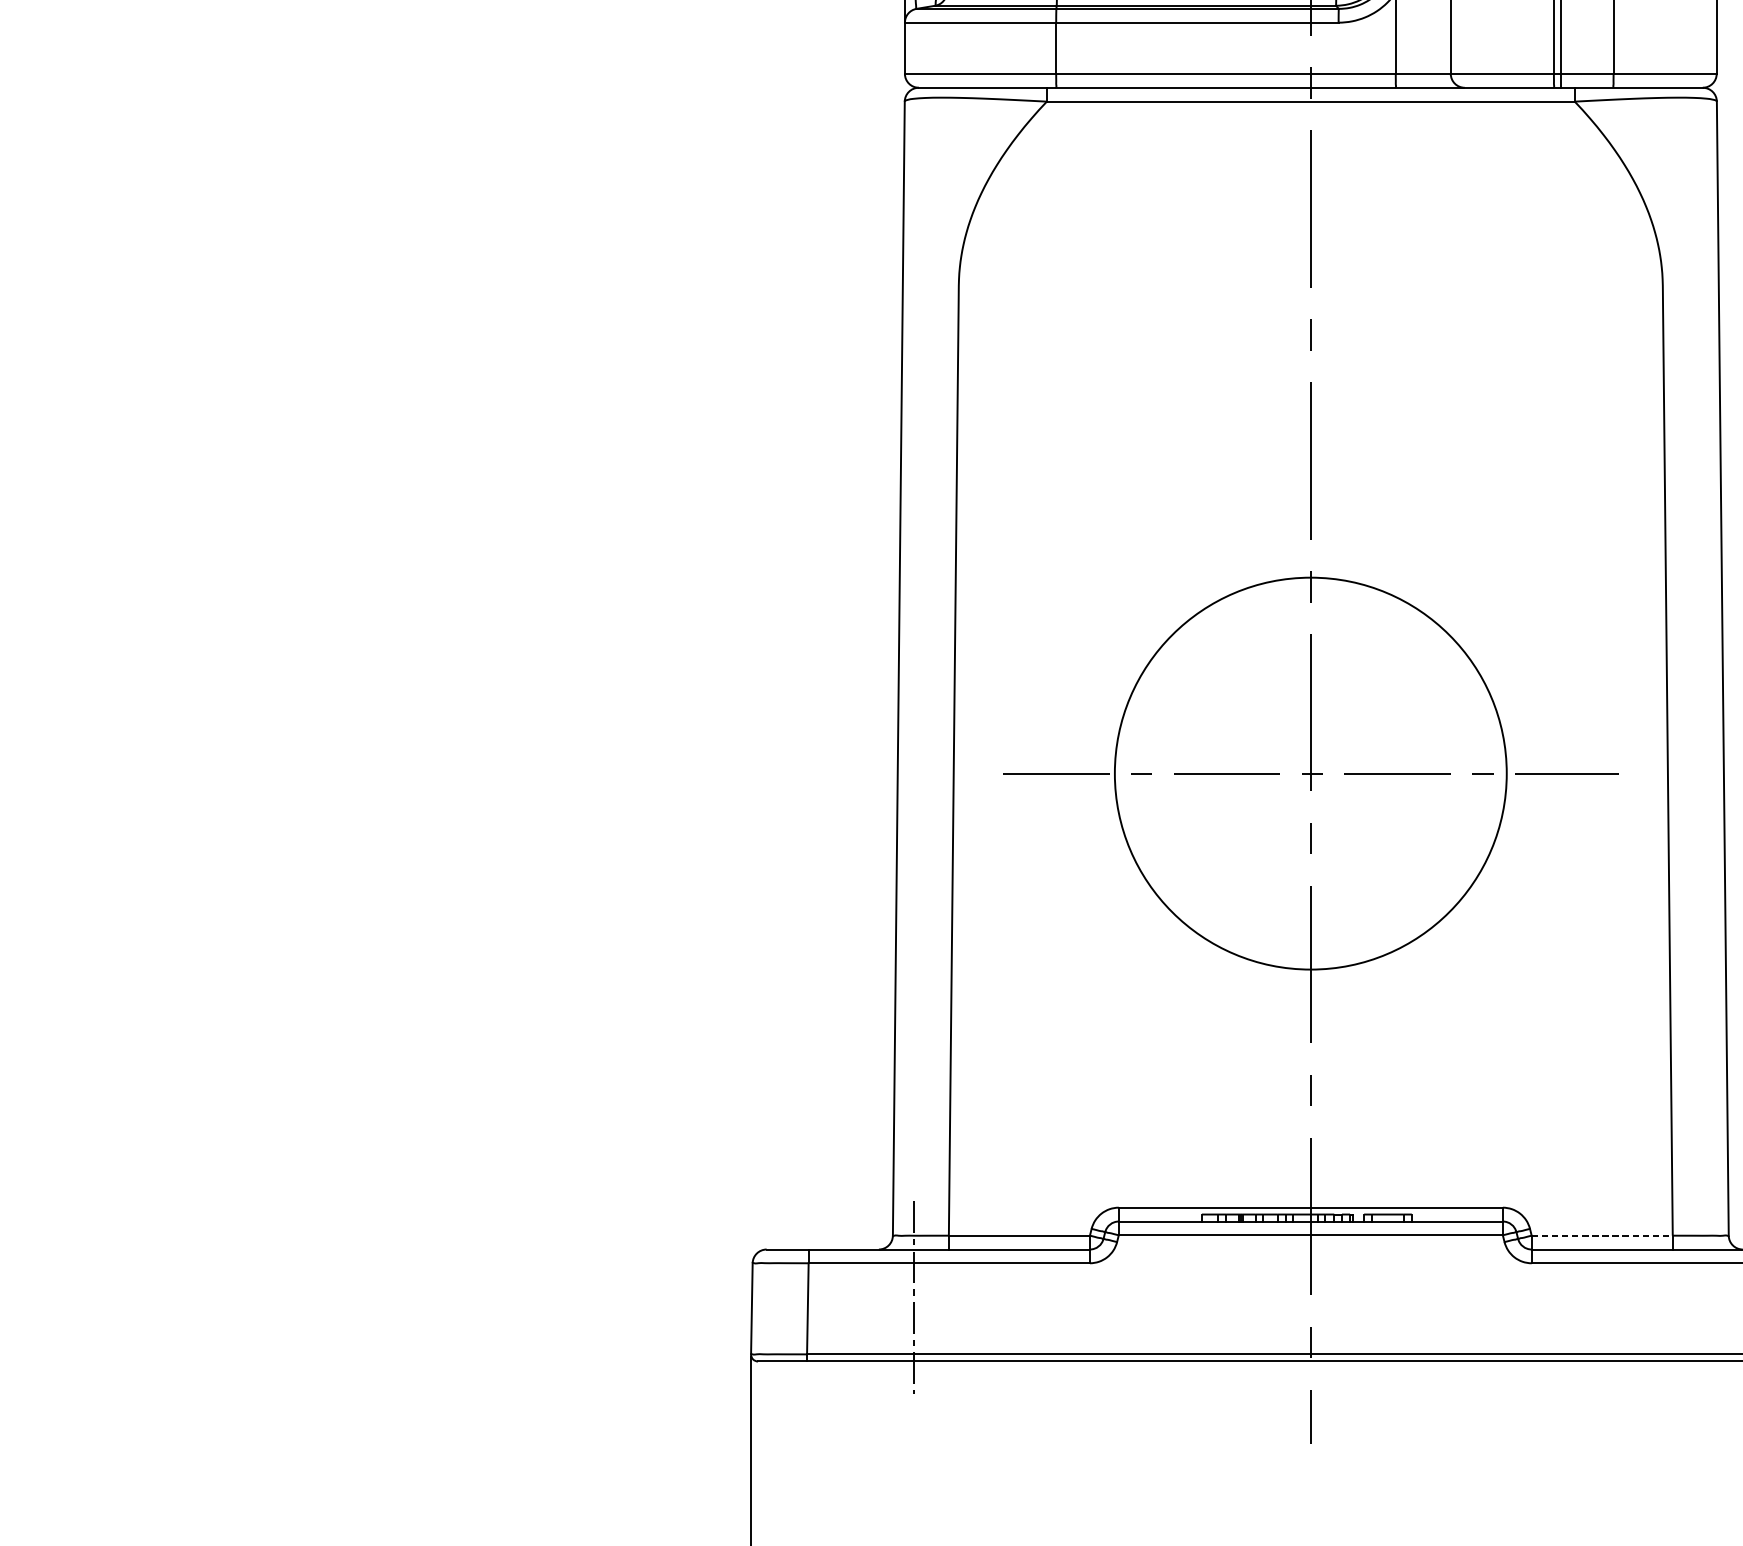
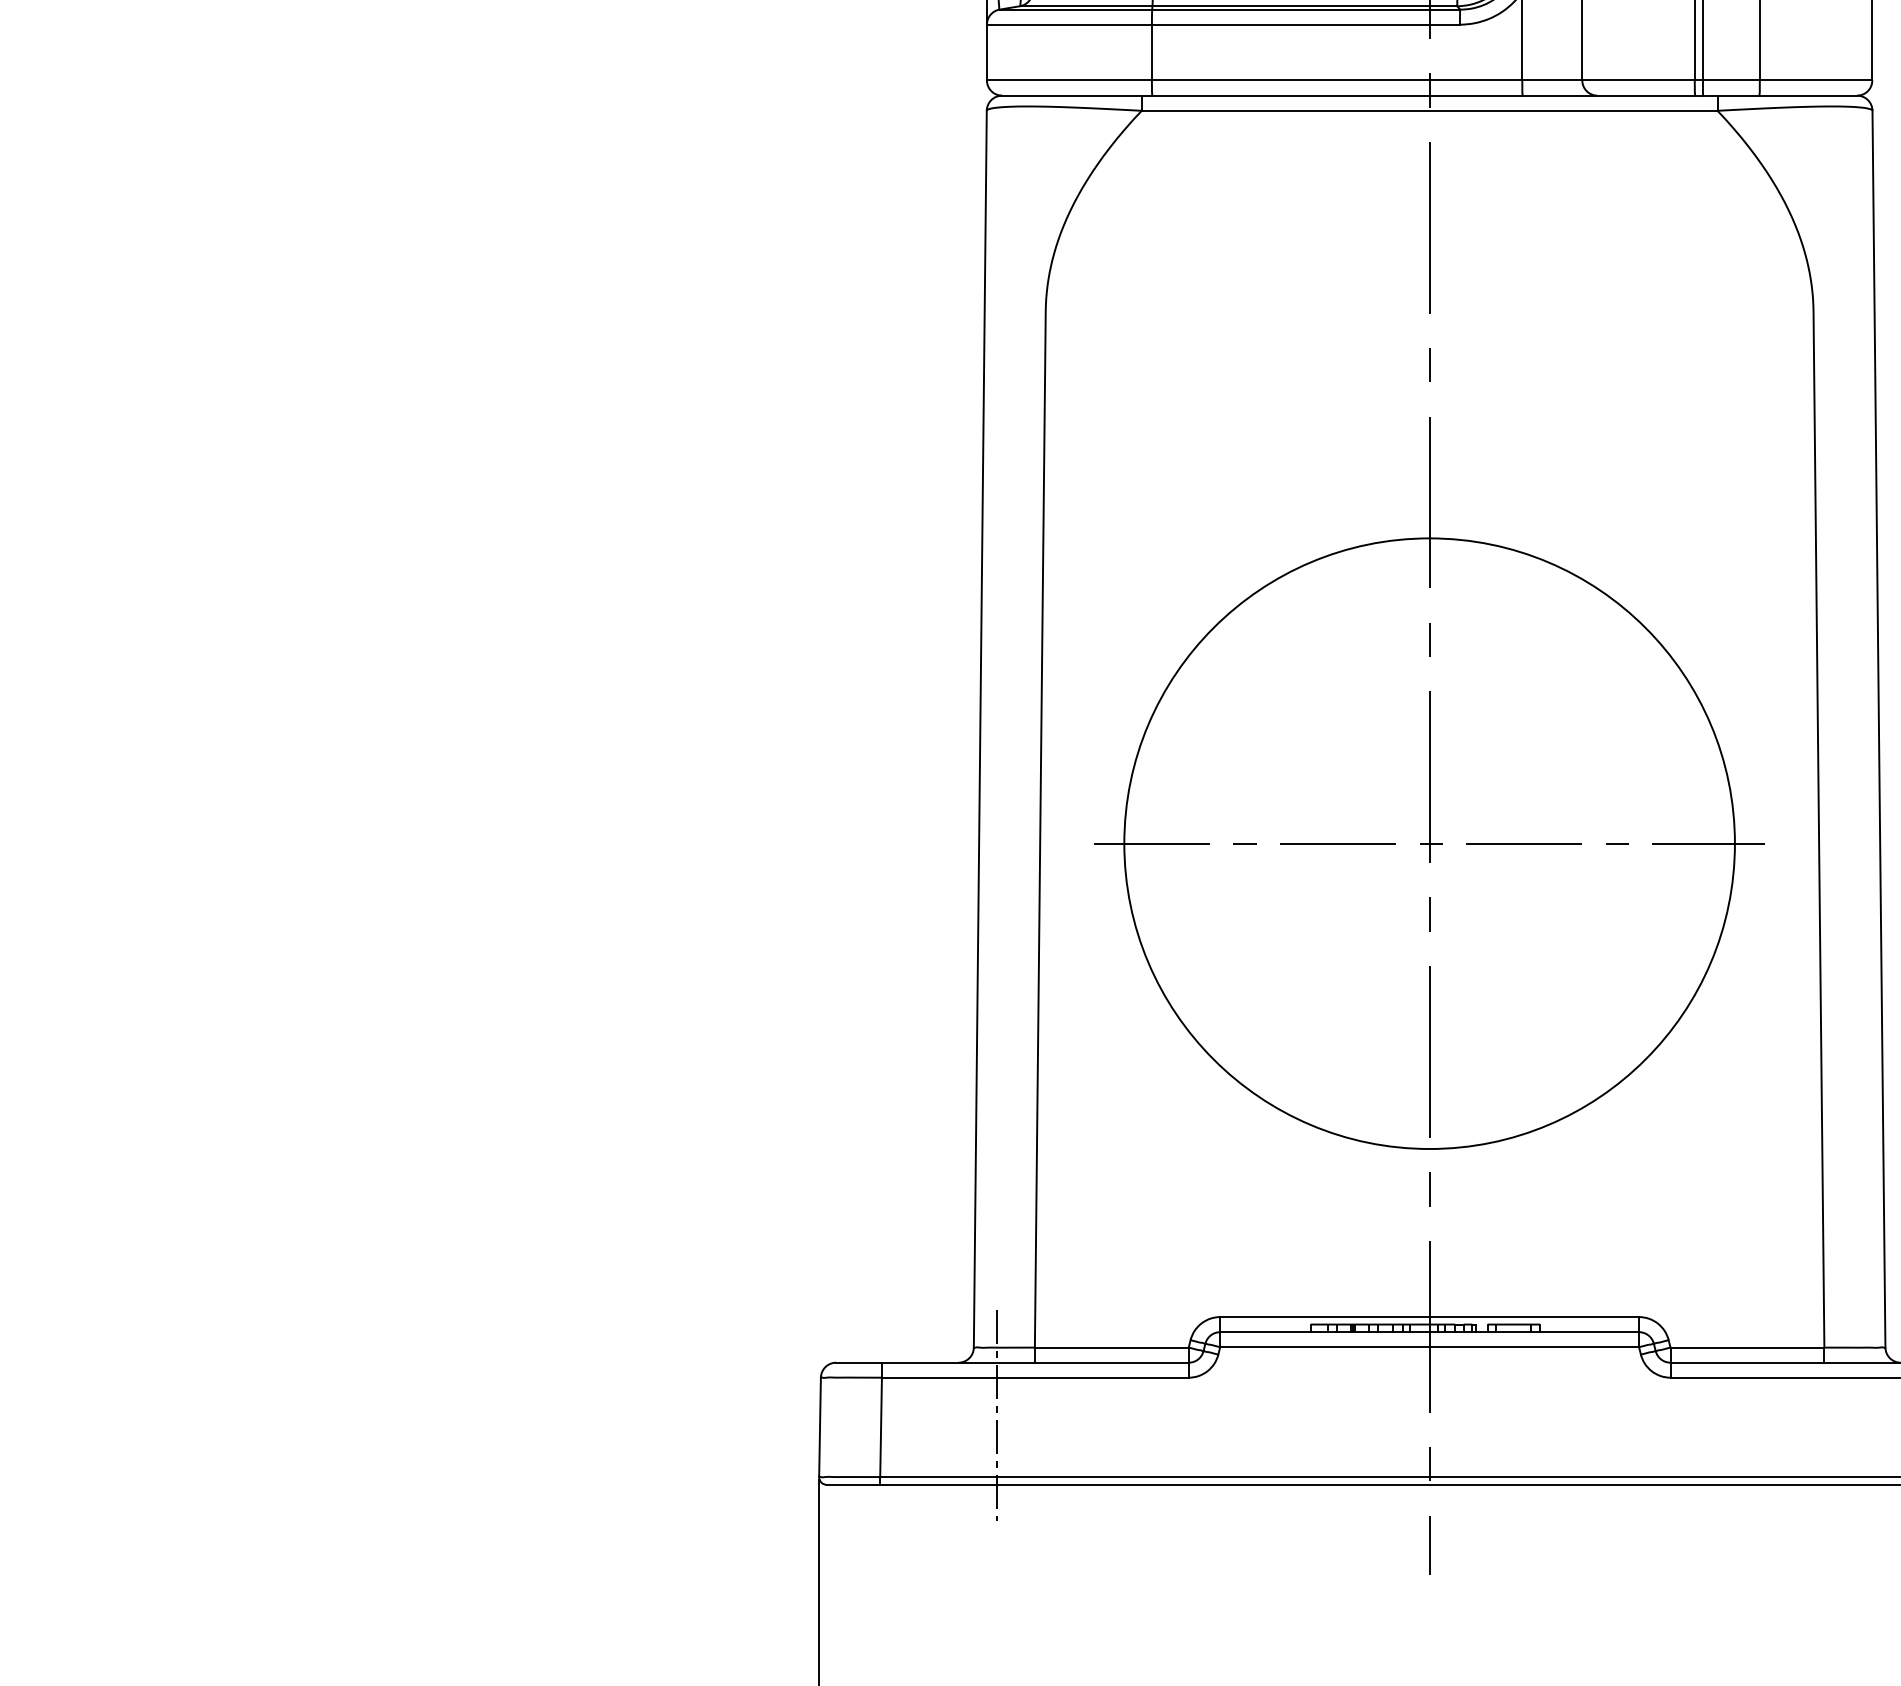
circle: (1310, 773) -> (1429, 843), size x1.43
line: (1602, 1235) -> (1747, 1347), dashed -> solid

